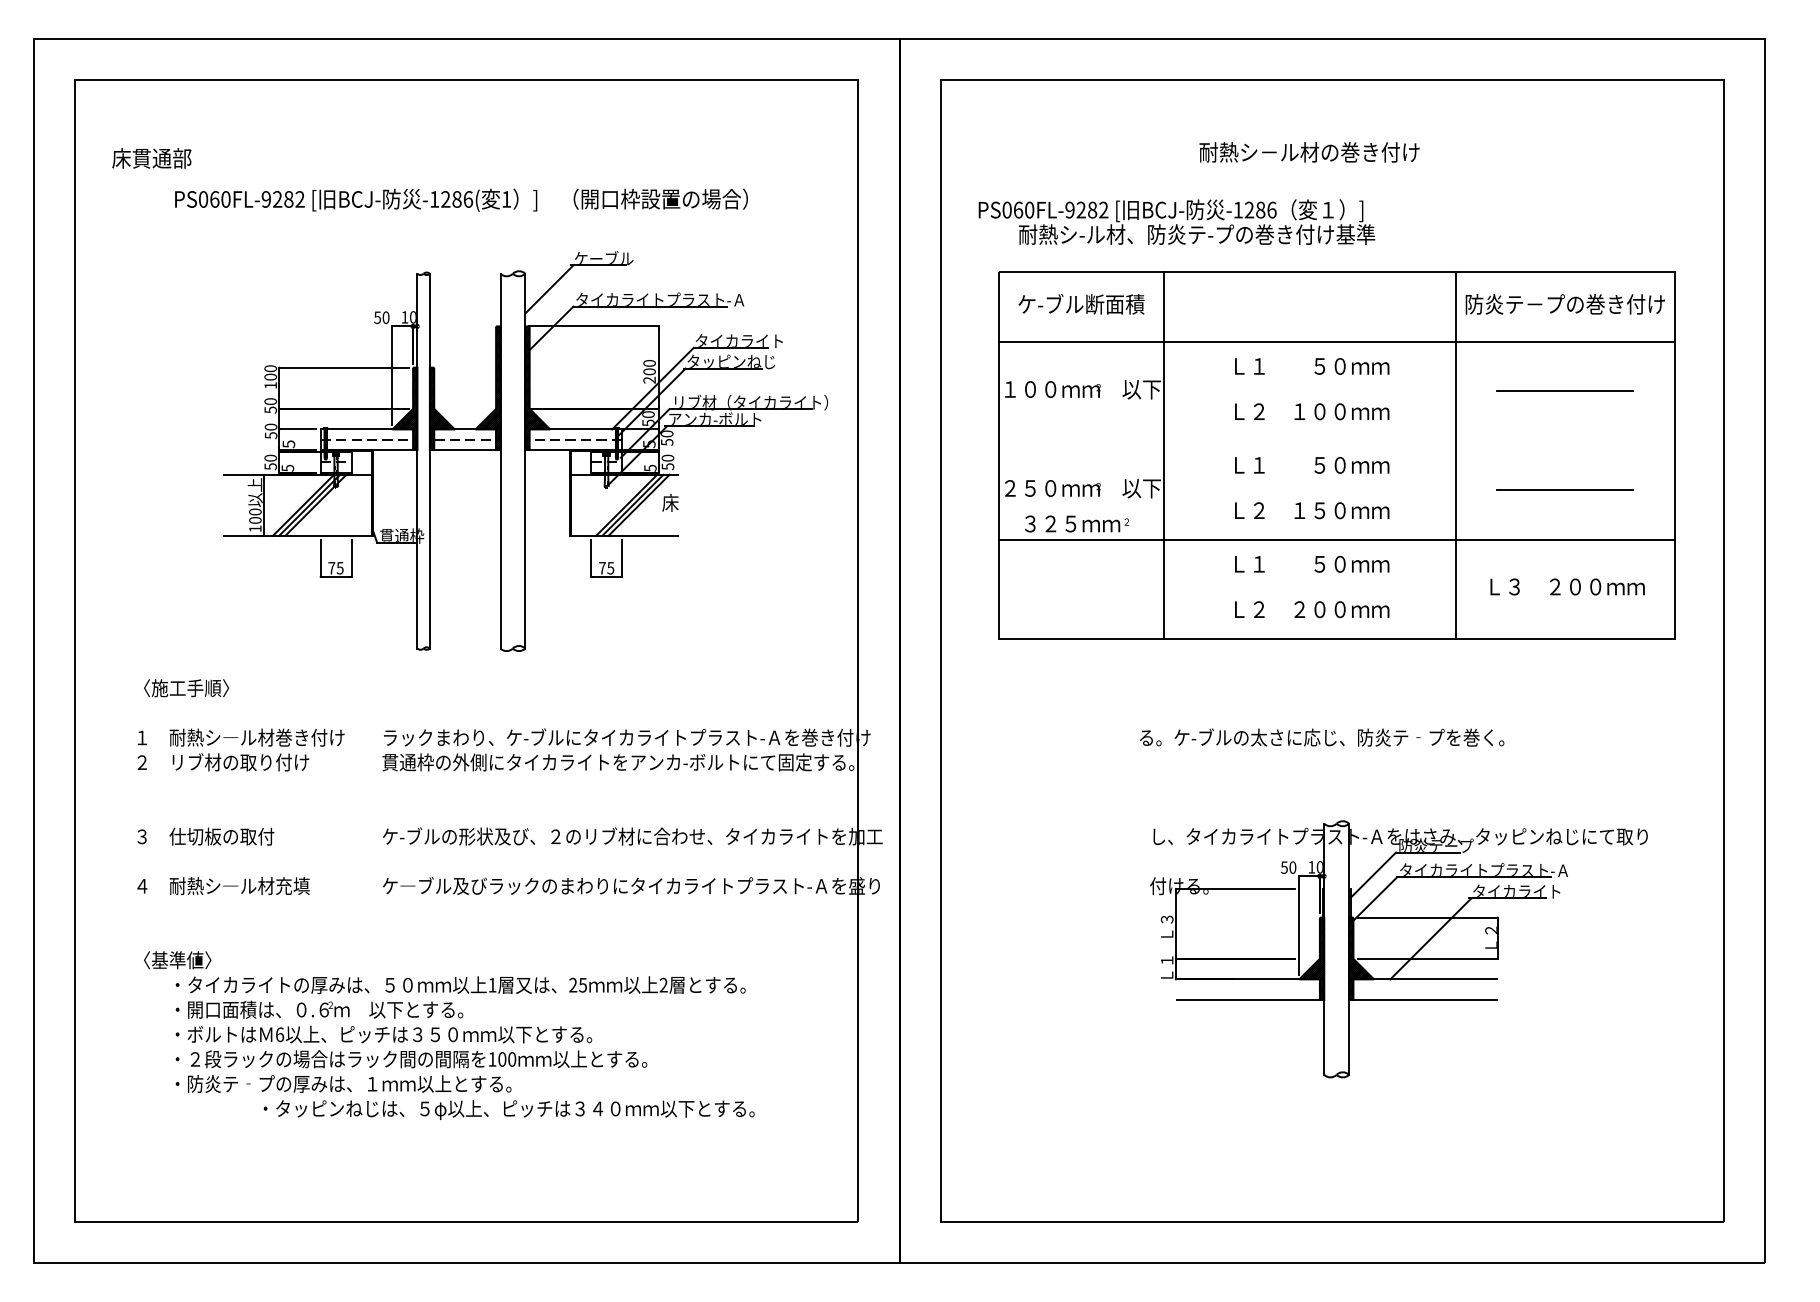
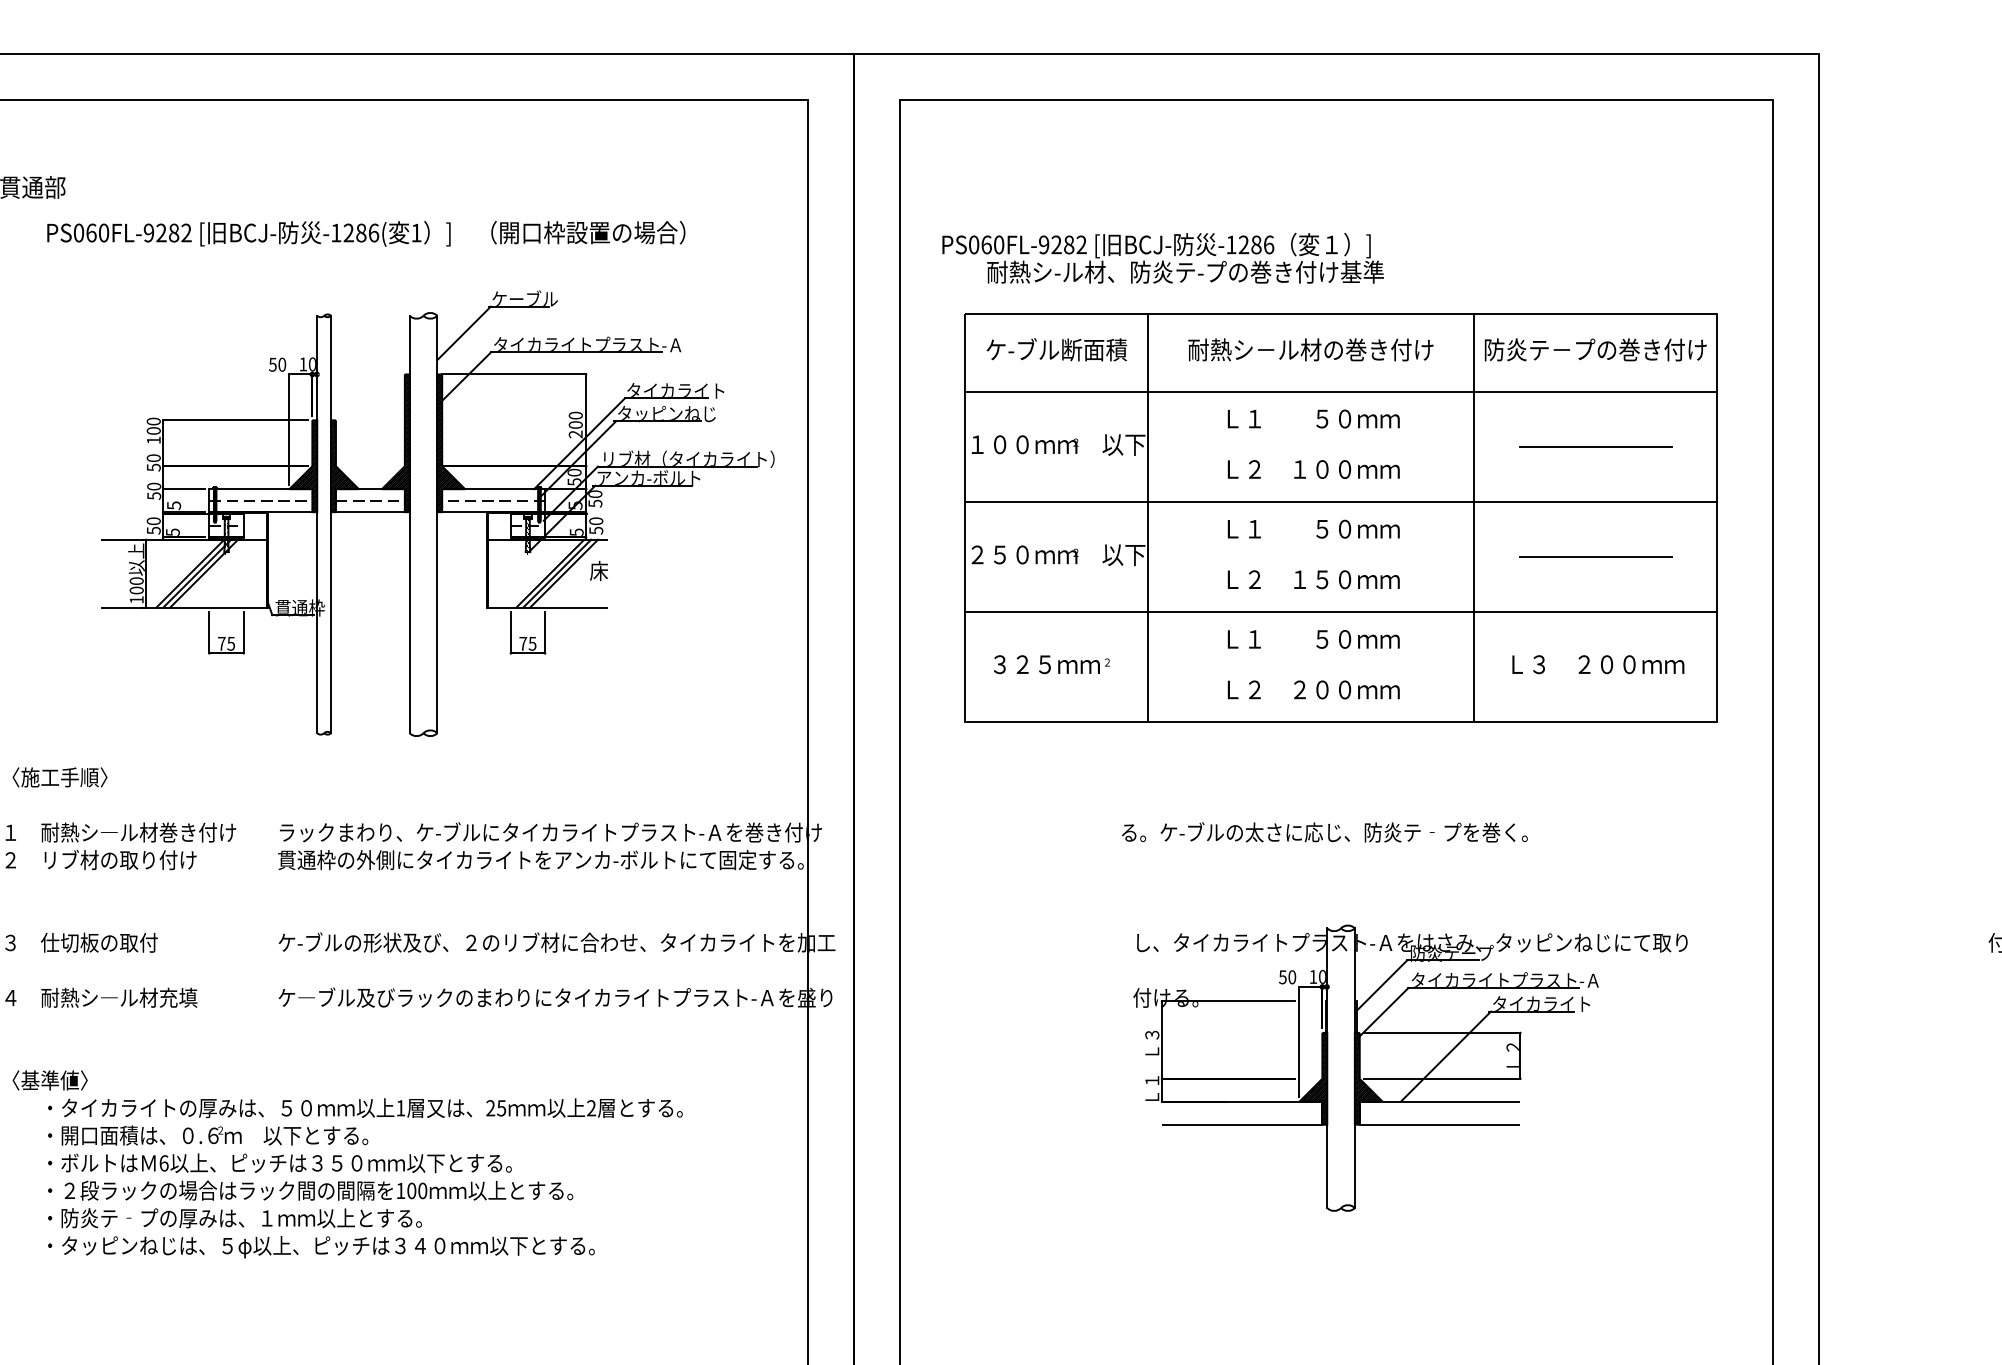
text: (1309, 152) -> (1310, 350), moved
line: (1336, 440) -> (1340, 501), added
text: (1077, 523) -> (1052, 664), moved
text: (508, 1109) -> (320, 1246), moved

